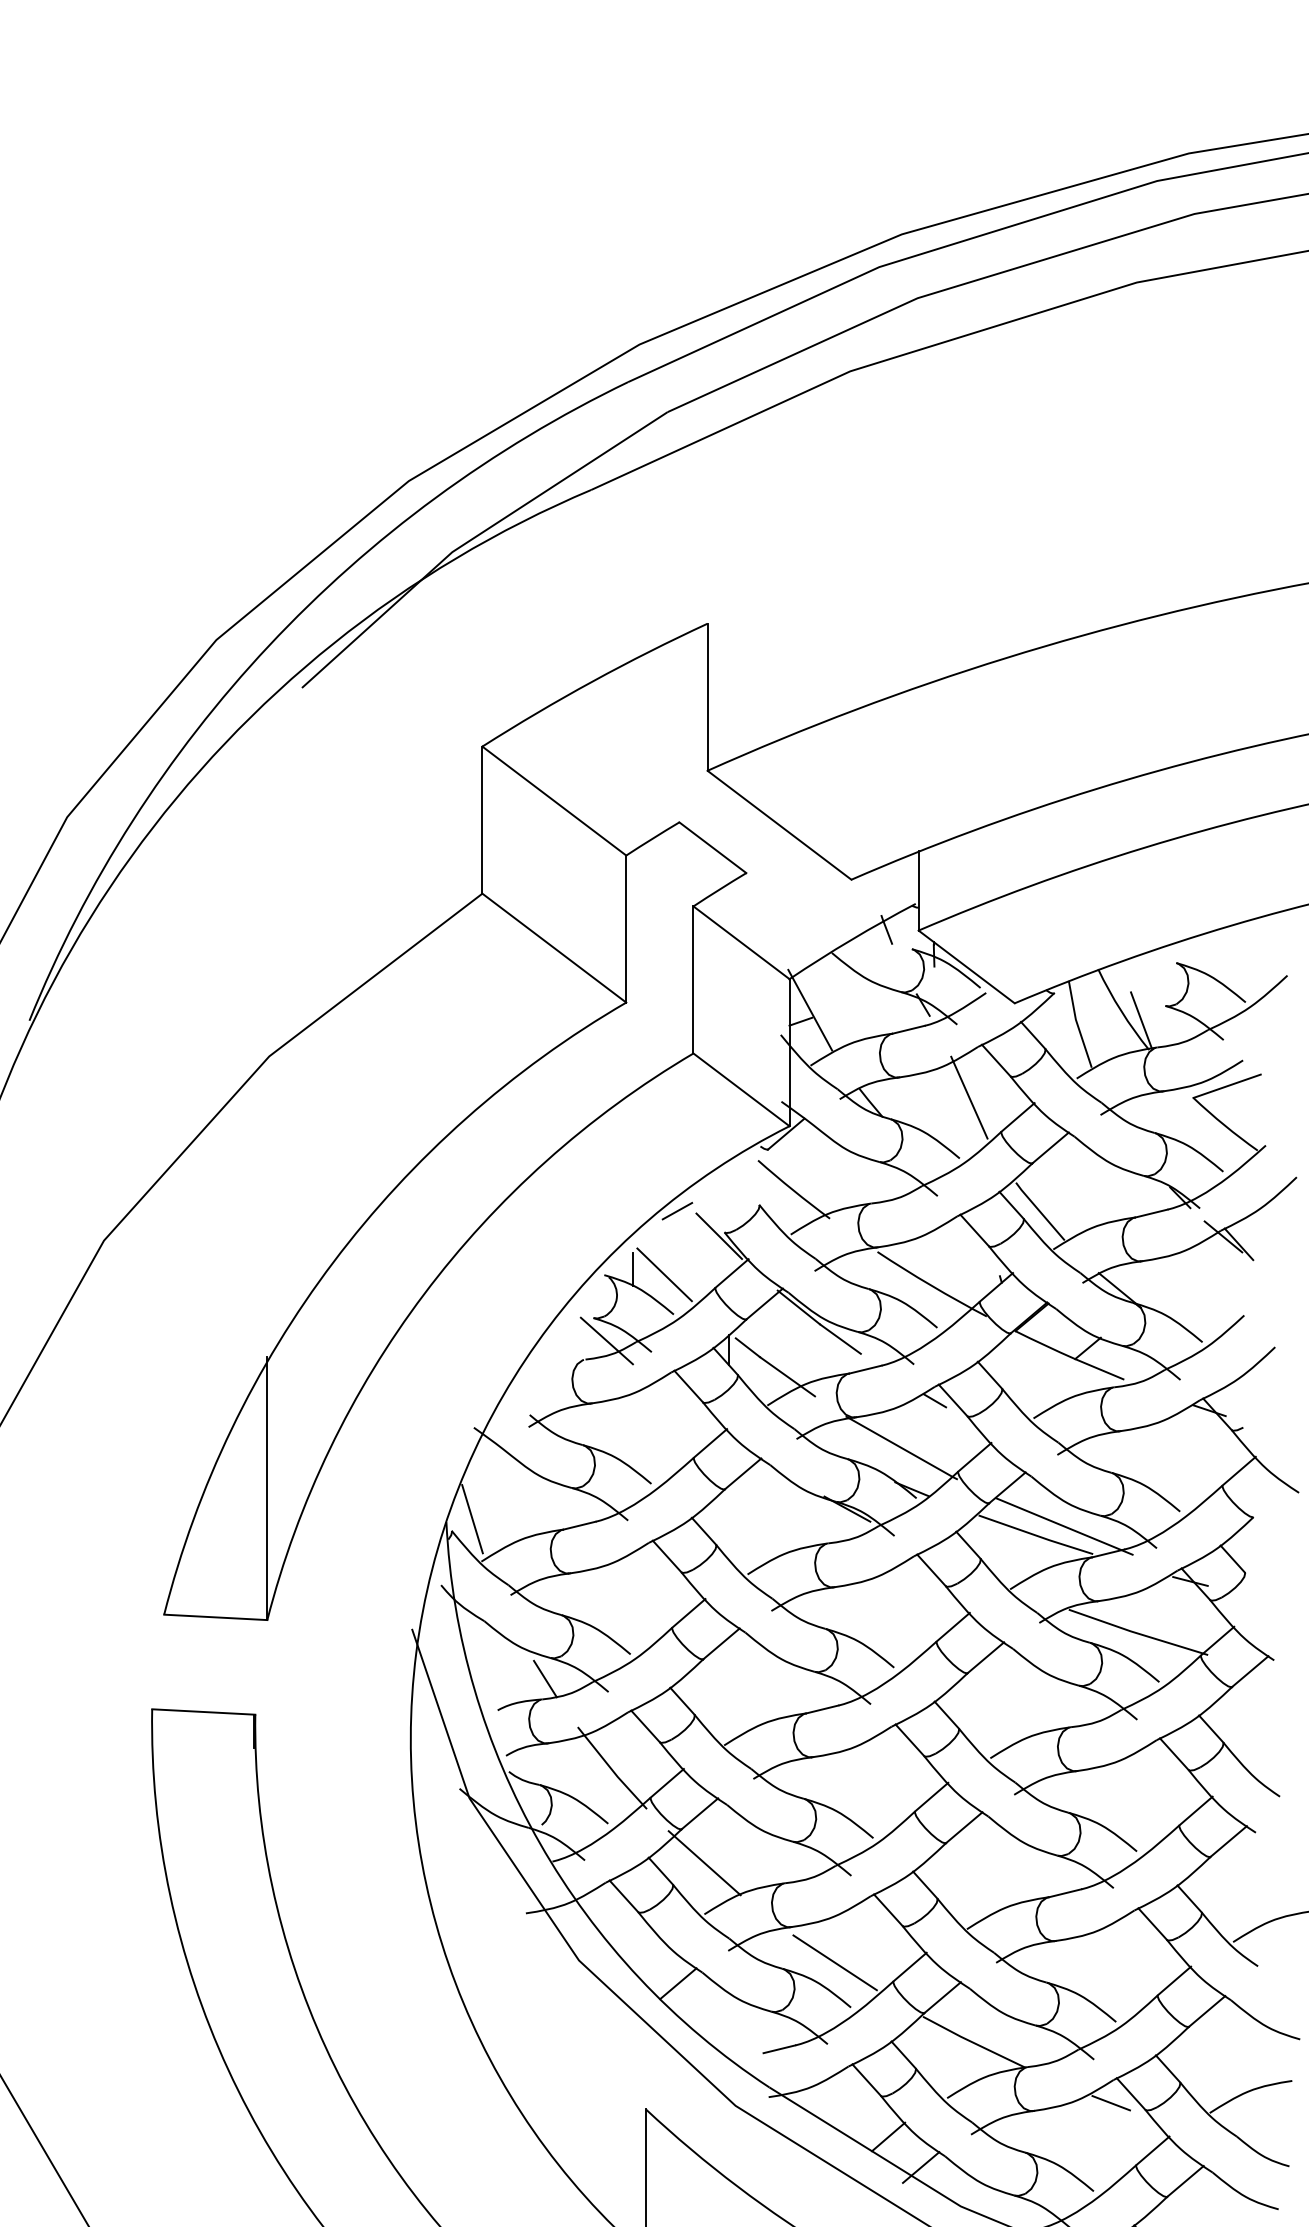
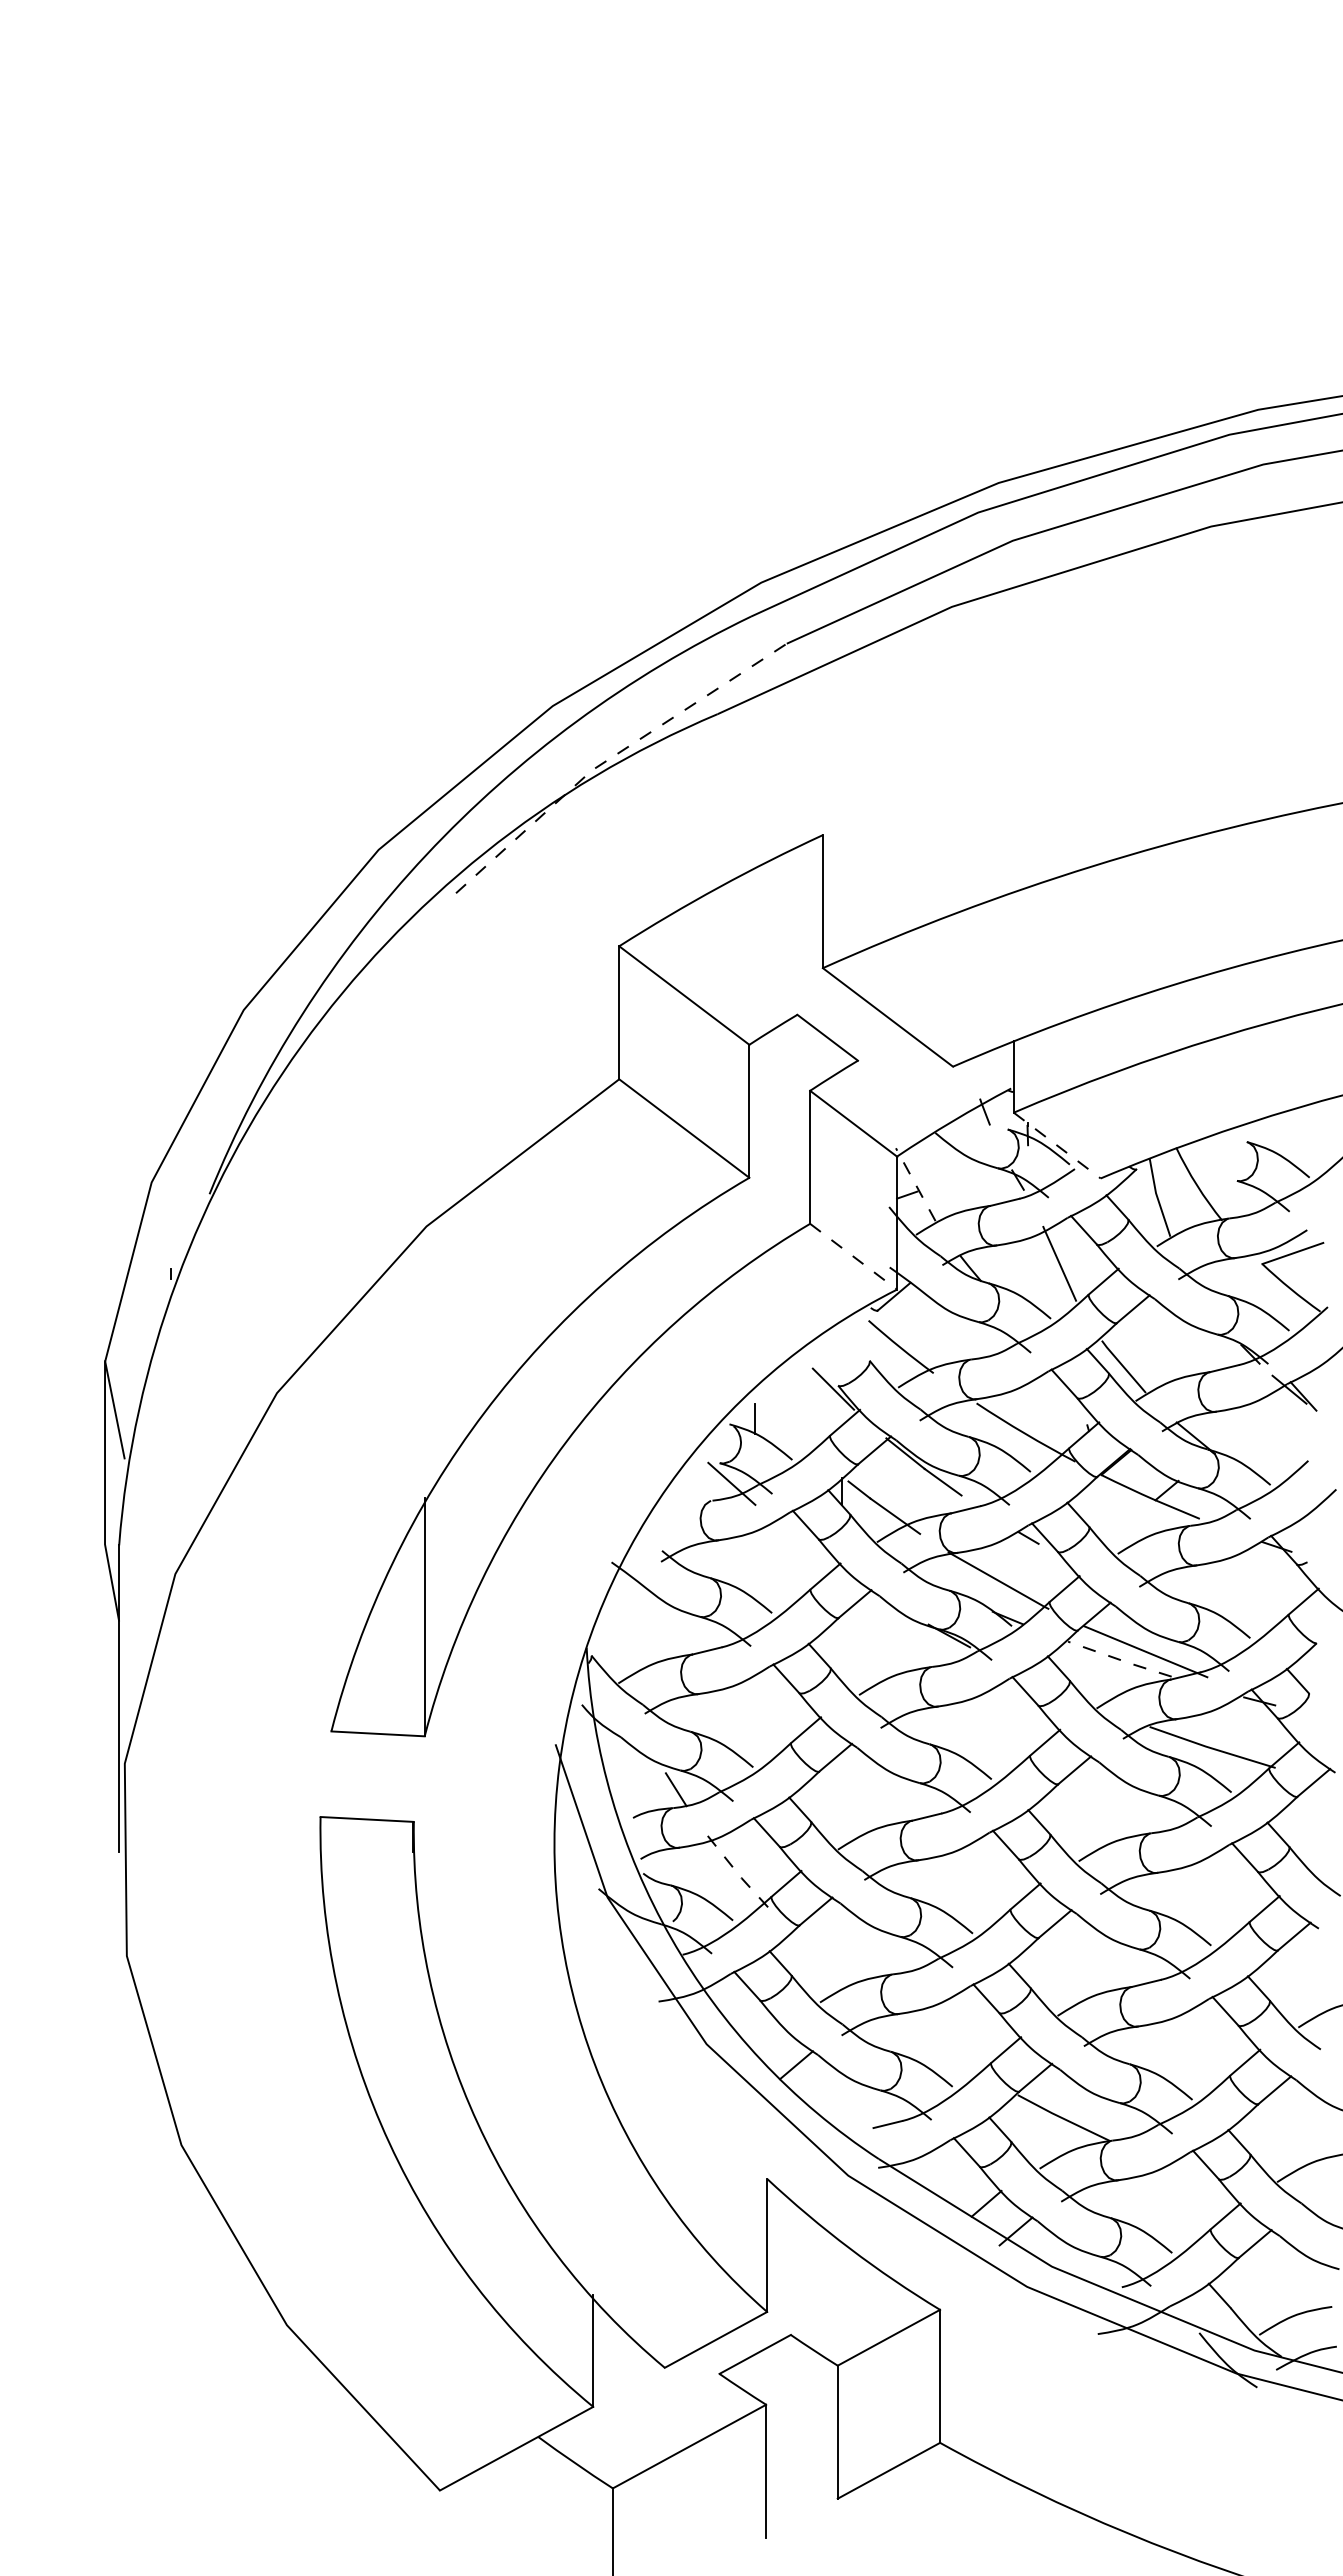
line: (474, 537) -> (612, 757), solid -> dashed
line: (966, 966) -> (1057, 1145), solid -> dashed
line: (809, 1009) -> (915, 1184), solid -> dashed
line: (1140, 1019) -> (1214, 1193), removed
line: (742, 1090) -> (854, 1257), solid -> dashed
line: (677, 1211) -> (795, 1366), removed
line: (664, 1274) -> (783, 1423), removed
line: (471, 1518) -> (609, 1644), removed
line: (1036, 1535) -> (1120, 1659), solid -> dashed
line: (612, 1769) -> (736, 1871), solid -> dashed
line: (703, 1863) -> (819, 1956), removed
line: (835, 1963) -> (938, 2046), removed
line: (1111, 2102) -> (1188, 2172), removed

